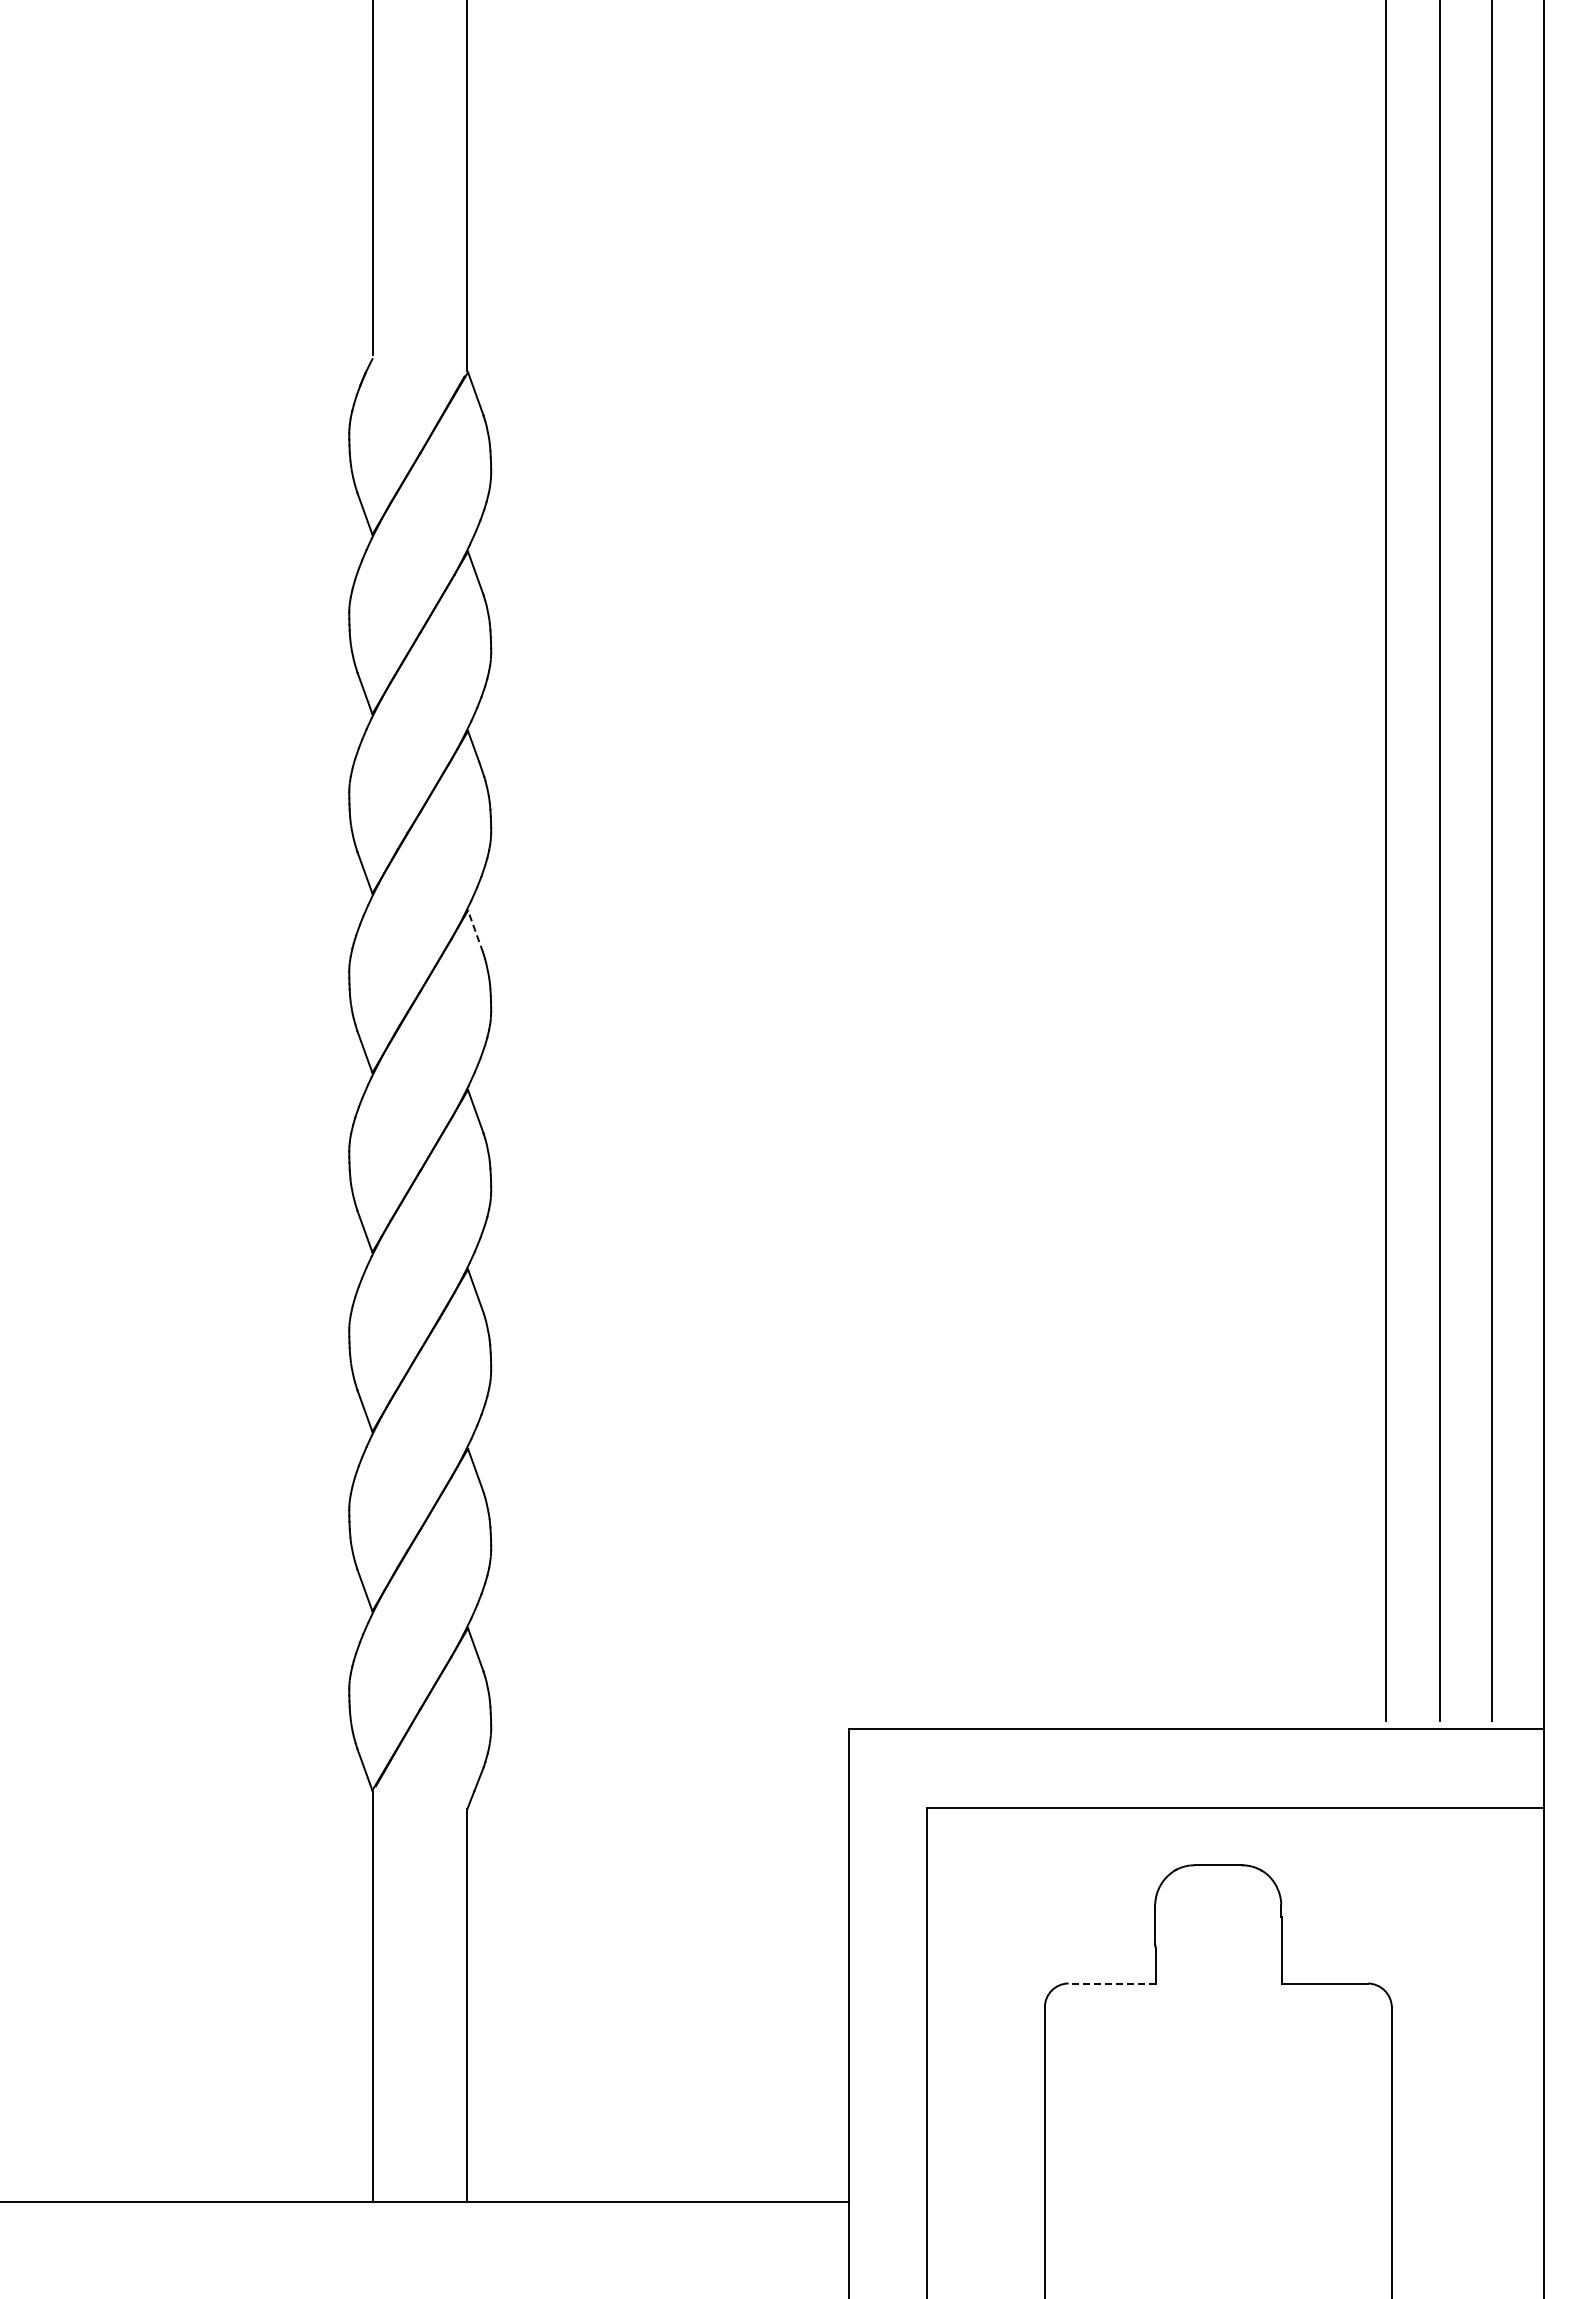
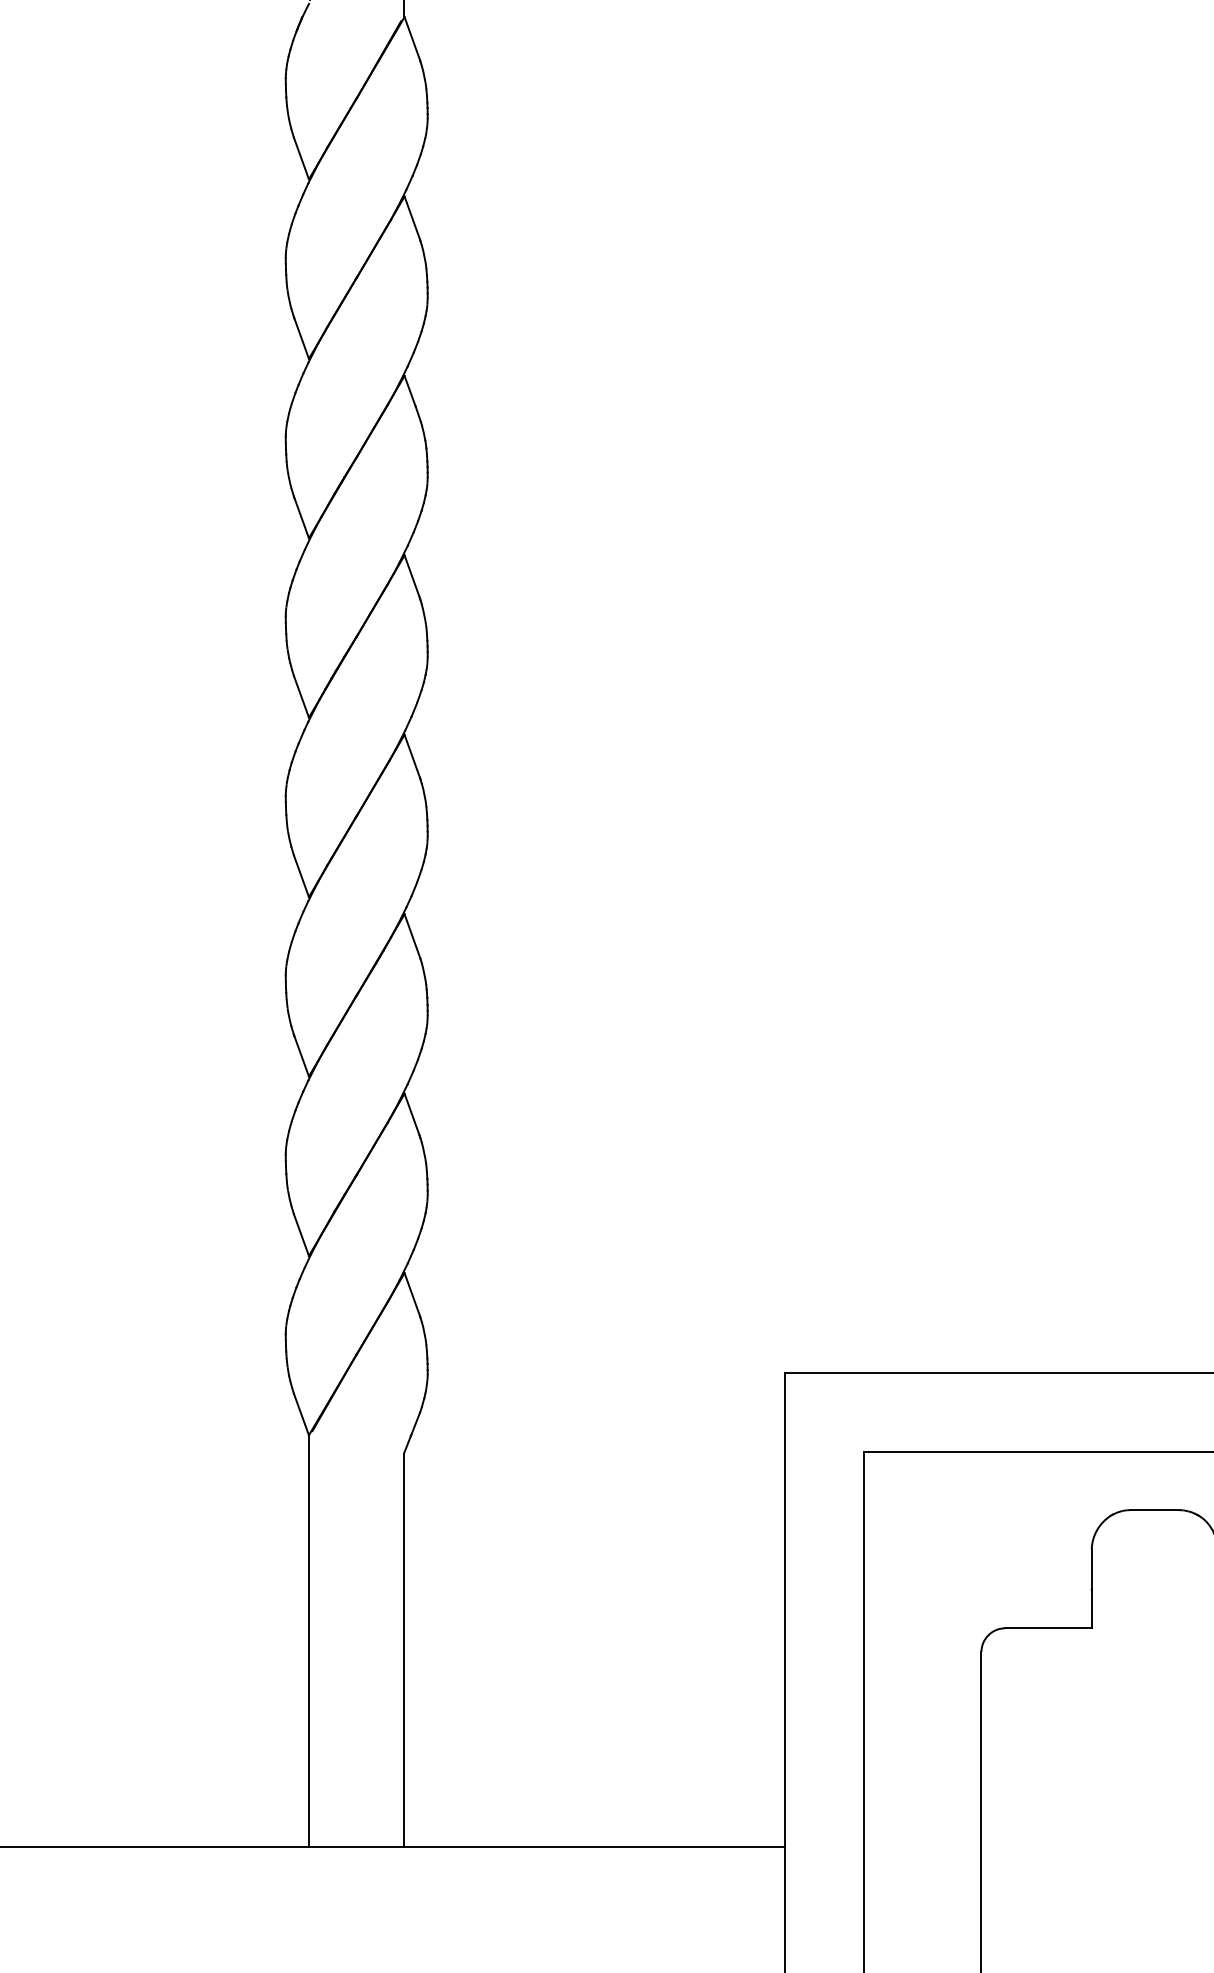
line: (475, 931) -> (412, 576), dashed -> solid
line: (1112, 1983) -> (1049, 1628), dashed -> solid

